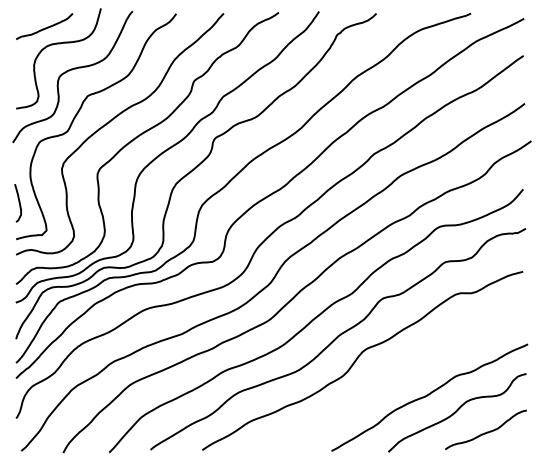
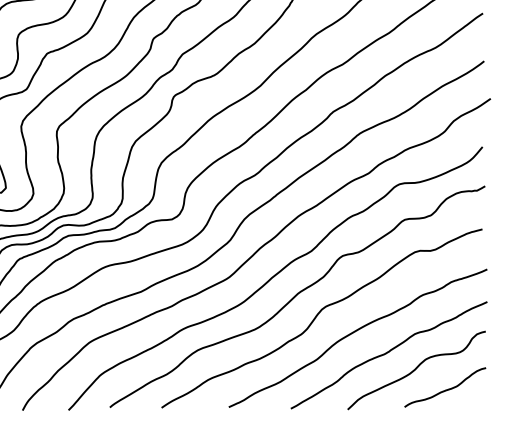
curve: (396, 374) -> (355, 332), added

